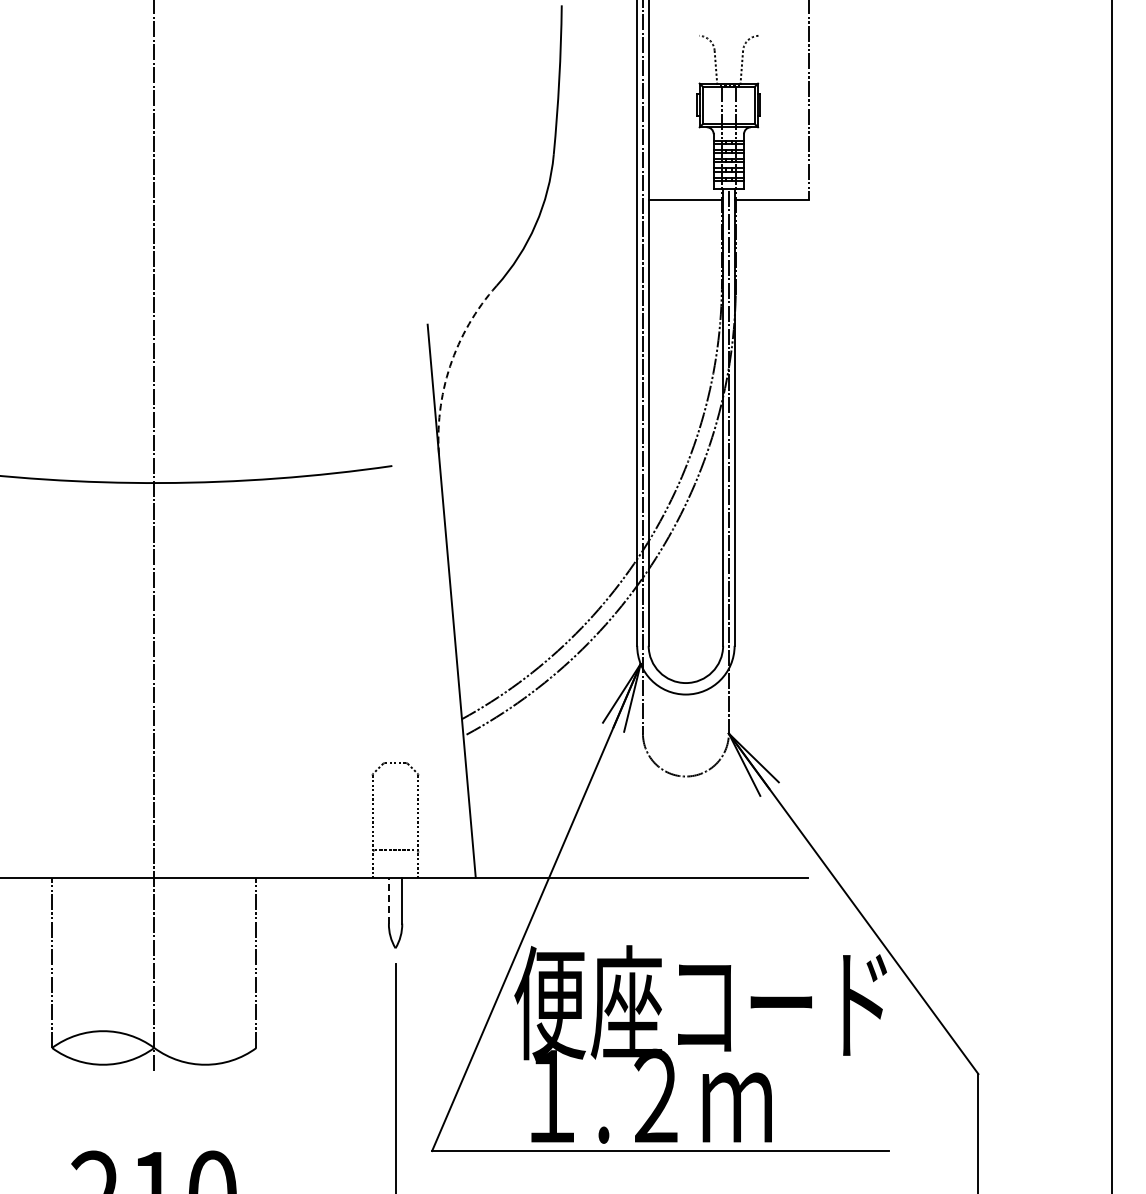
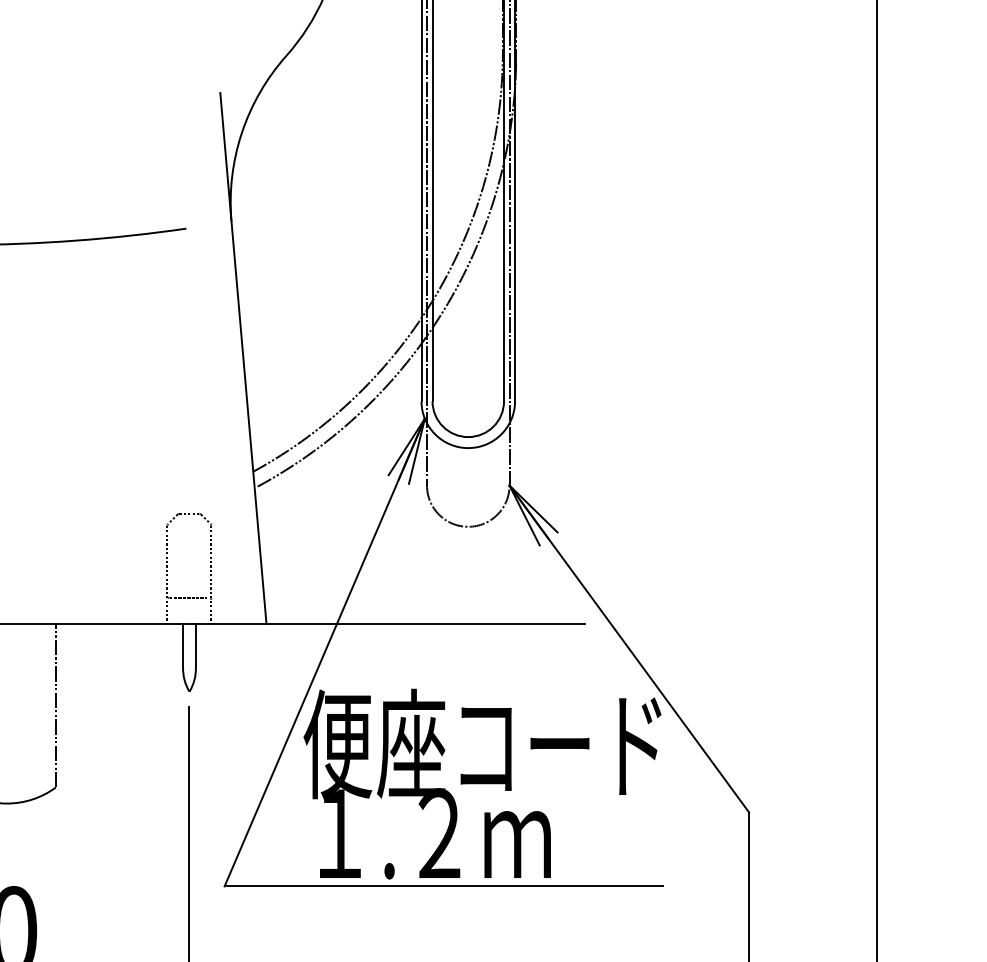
arc: (450, 366) -> (242, 133), dashed -> solid
line: (388, 900) -> (182, 645), dashed -> solid

